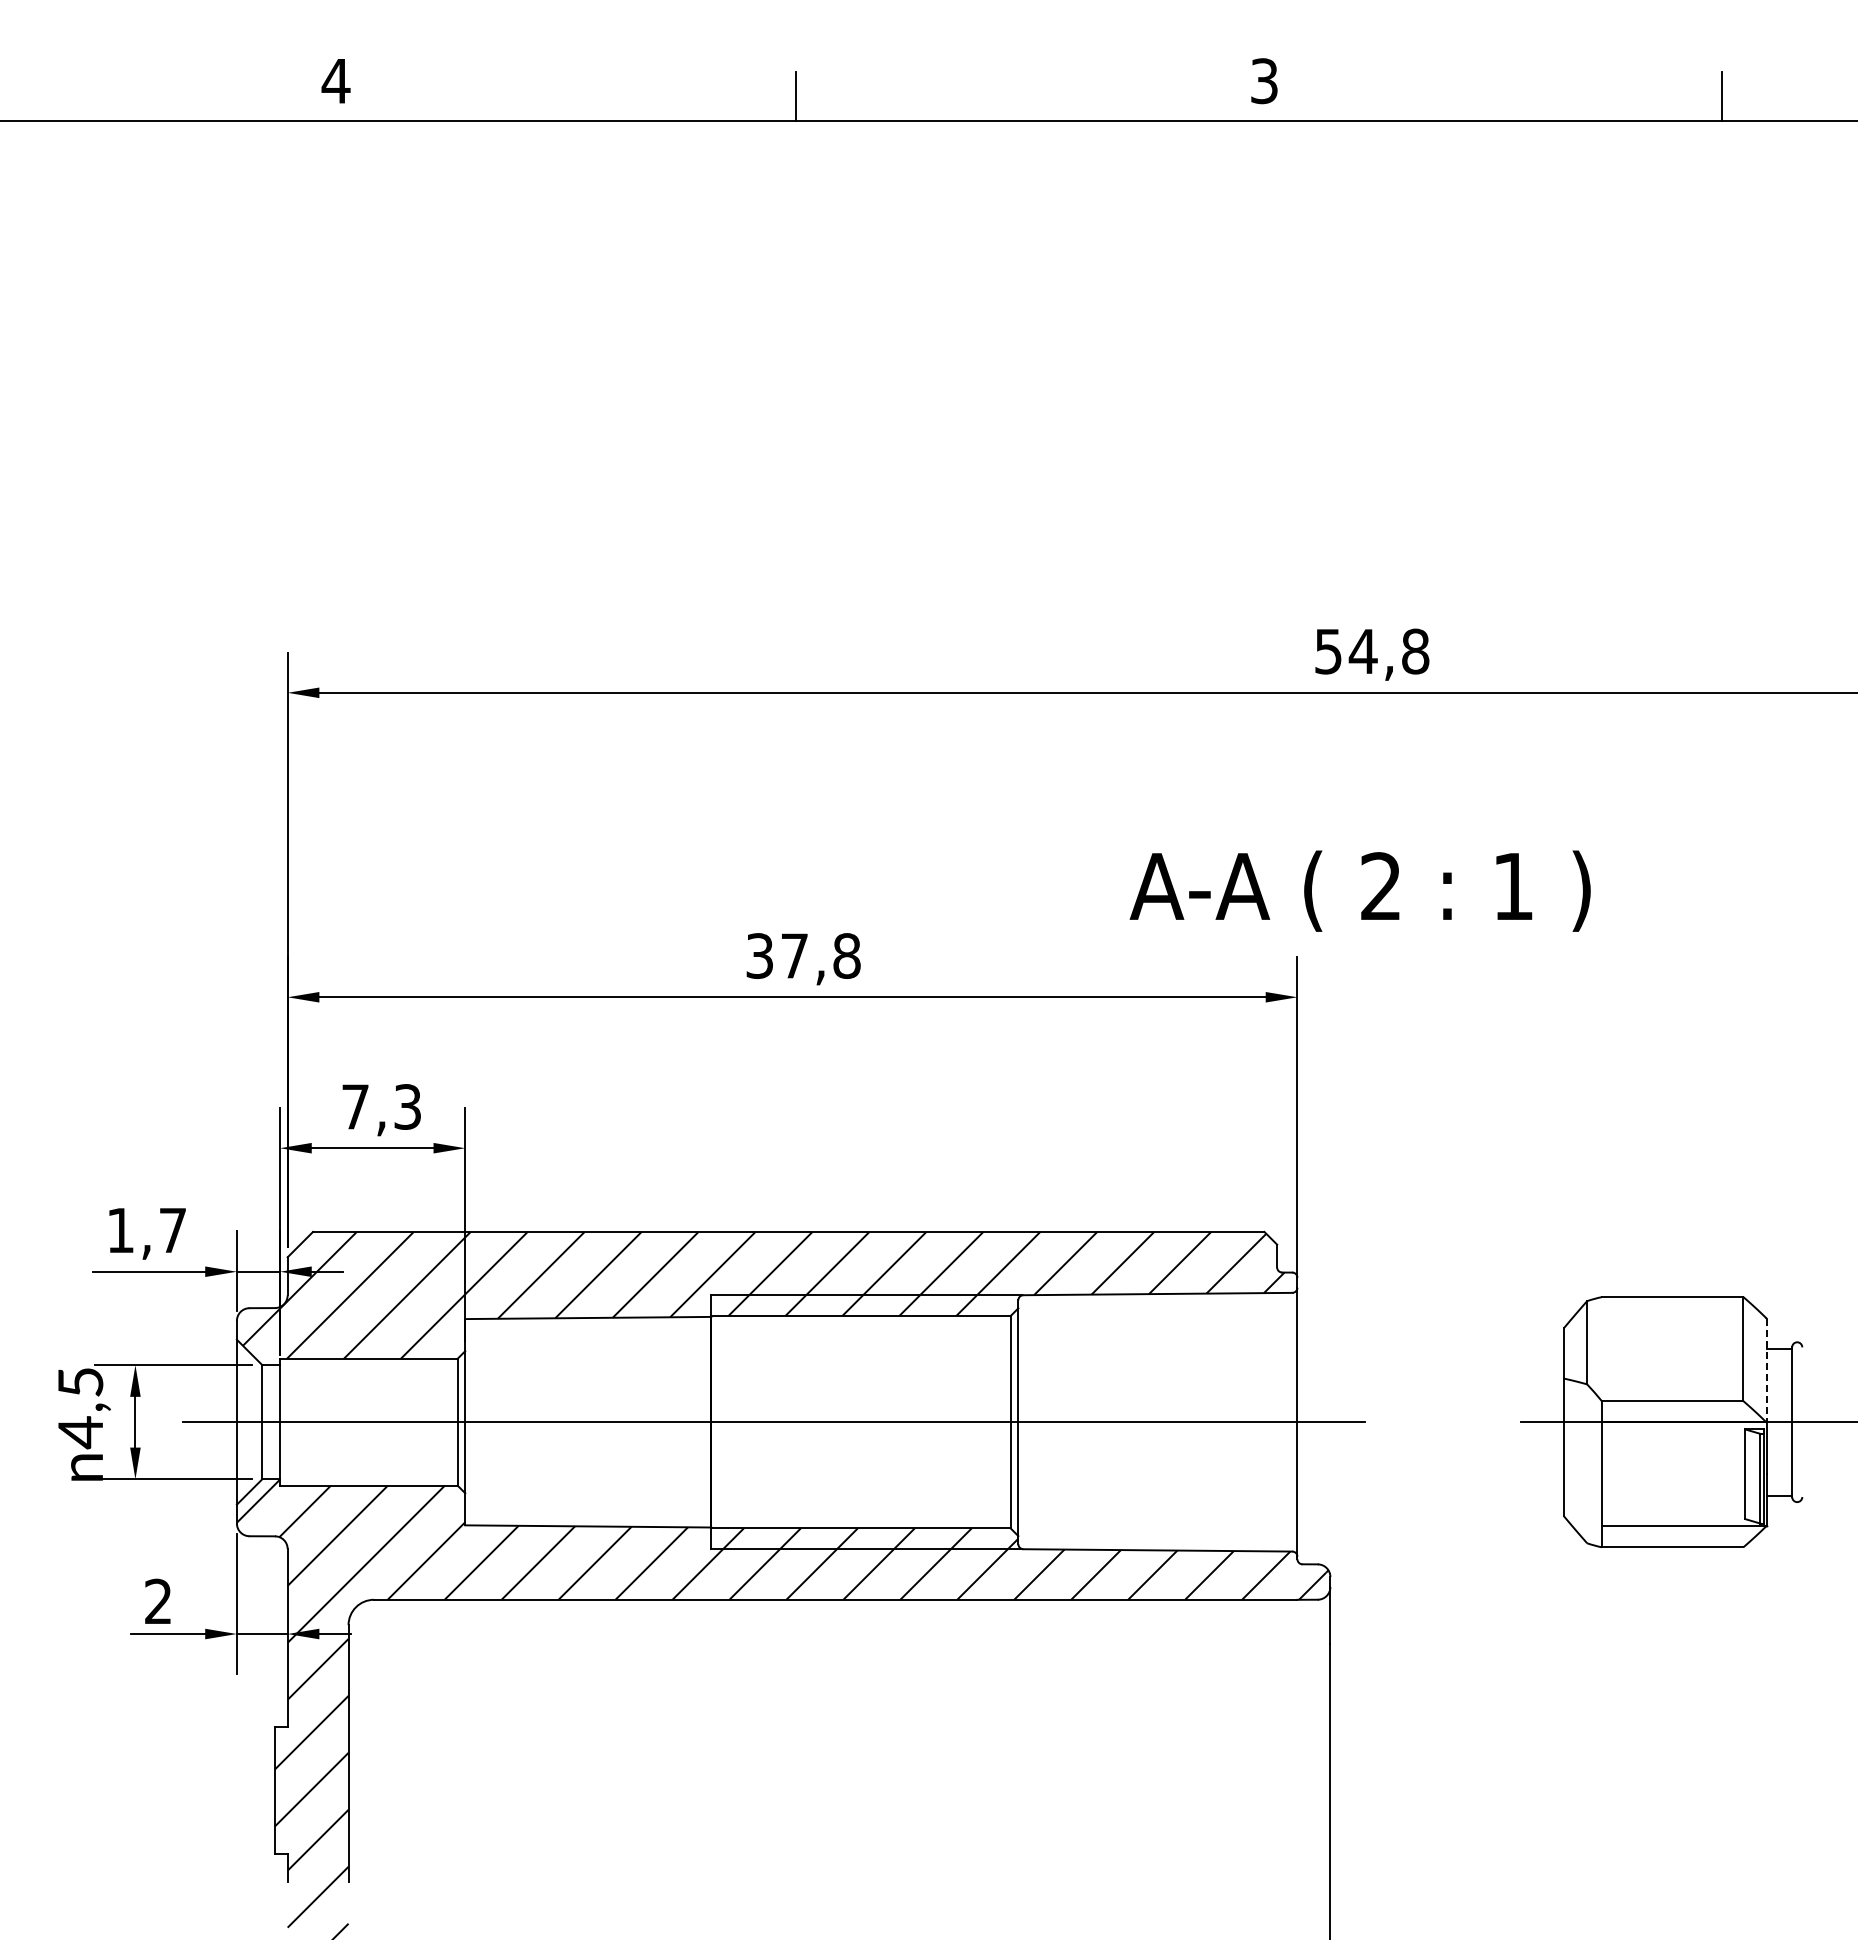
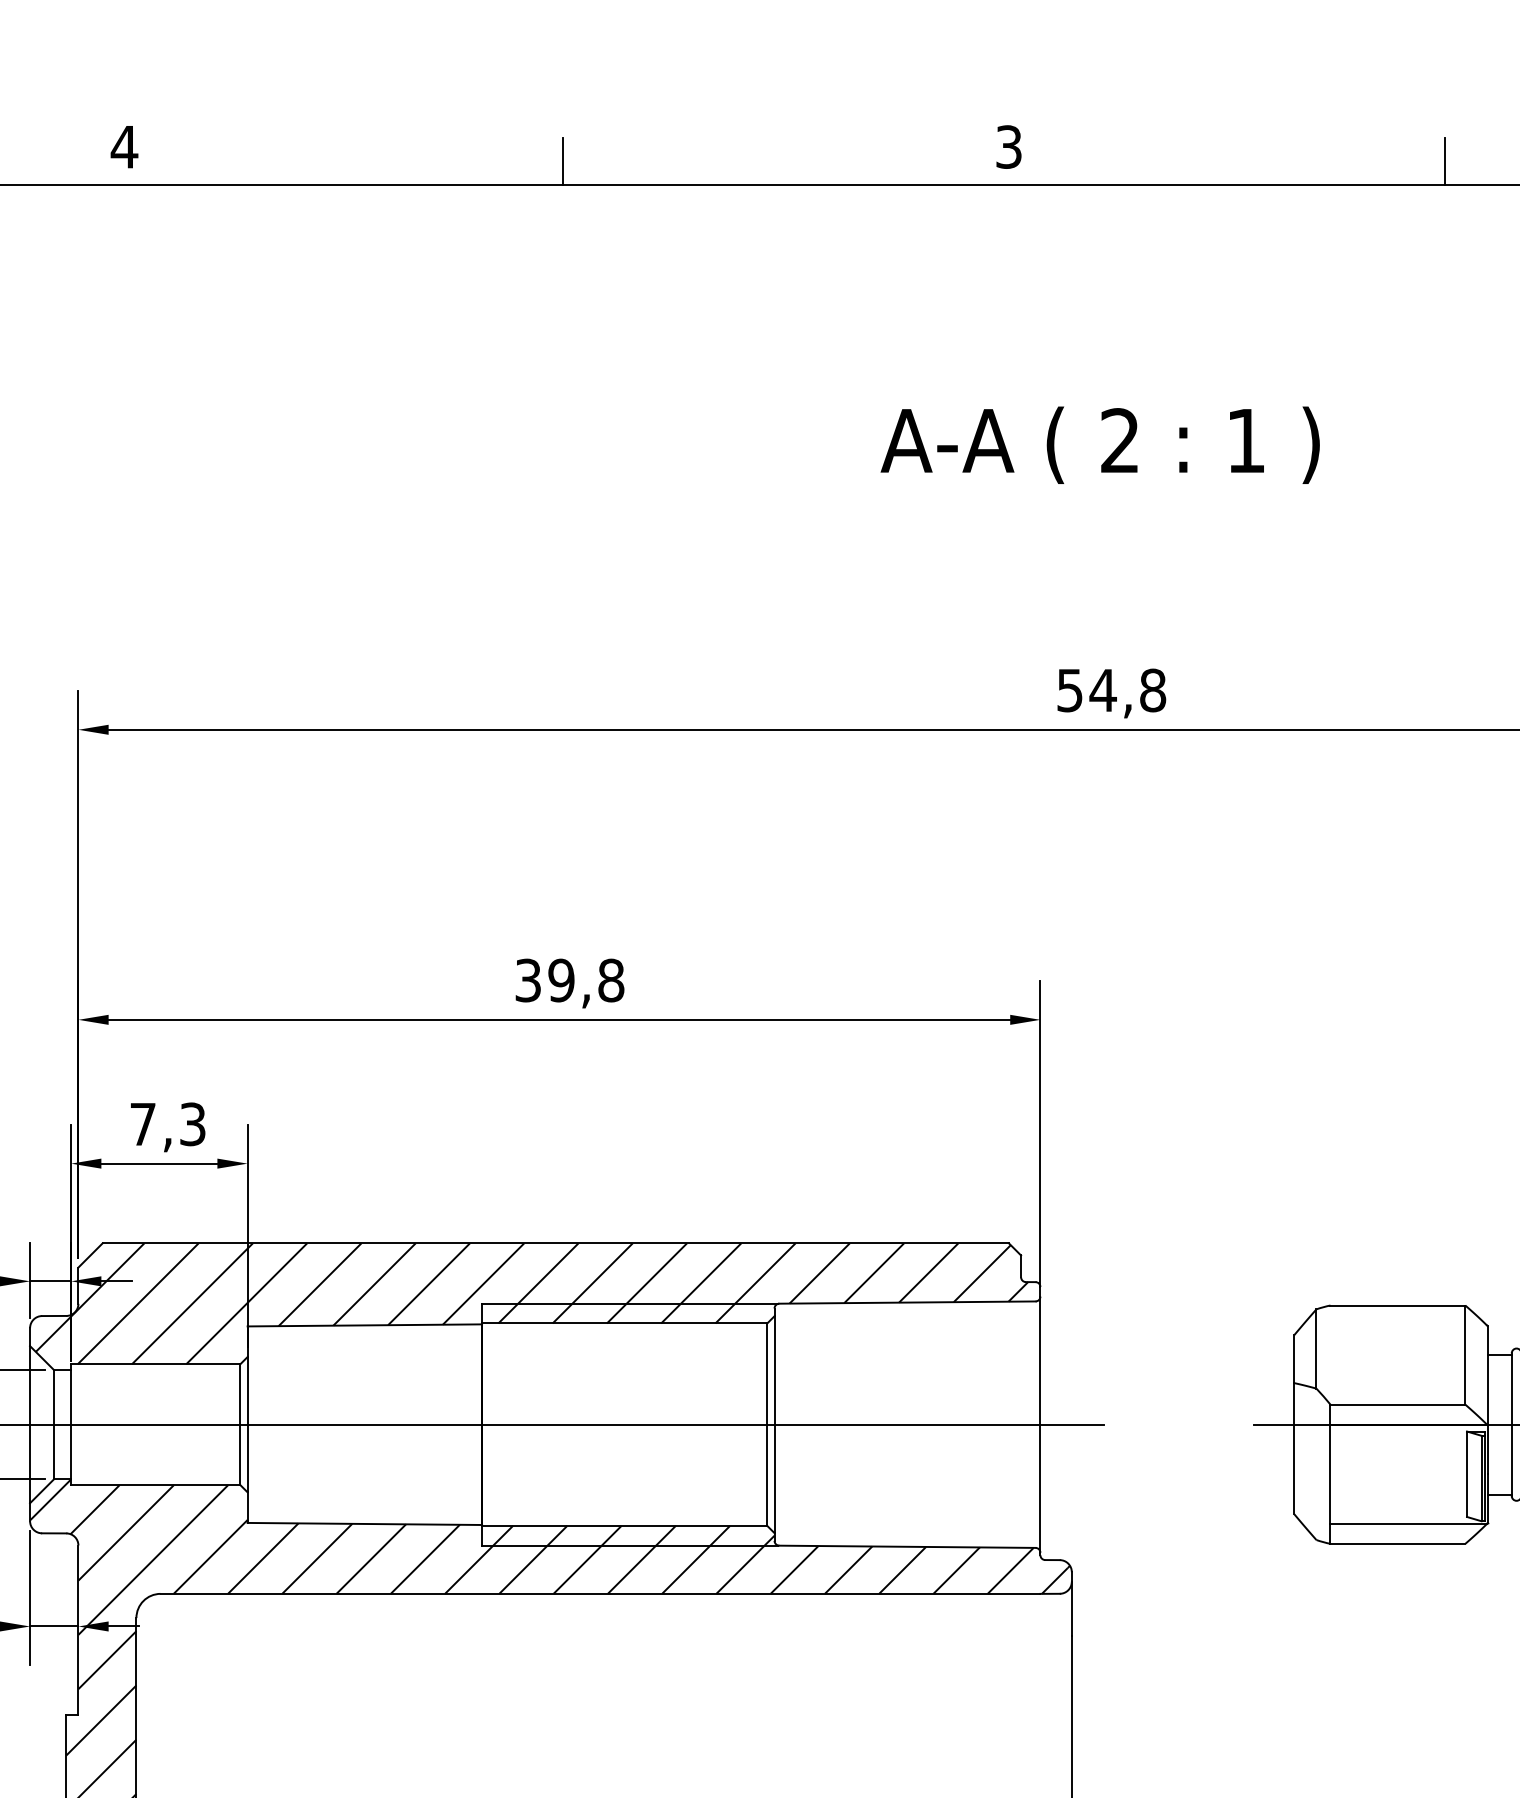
text: (1359, 890) -> (1099, 444), moved
text: (794, 955) -> (561, 980), 37,8 -> 39,8
line: (1766, 1371) -> (1487, 1376), dashed -> solid

